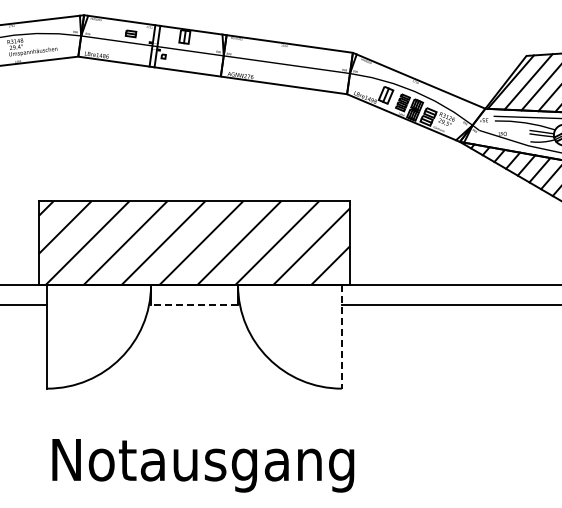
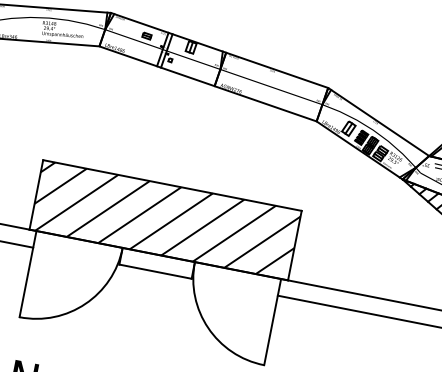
line: (194, 305) -> (155, 272), dashed -> solid
line: (341, 336) -> (272, 321), dashed -> solid

